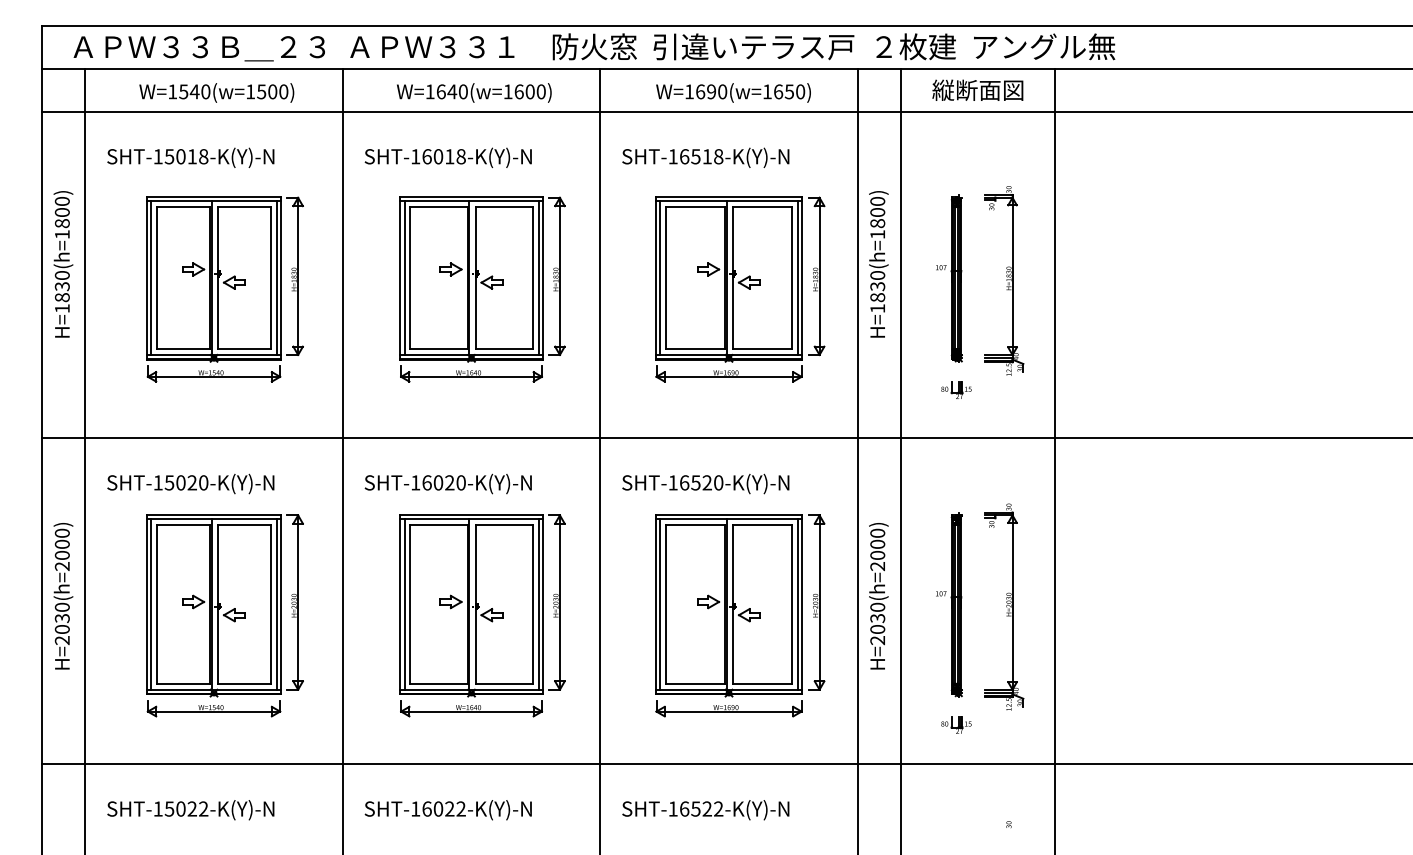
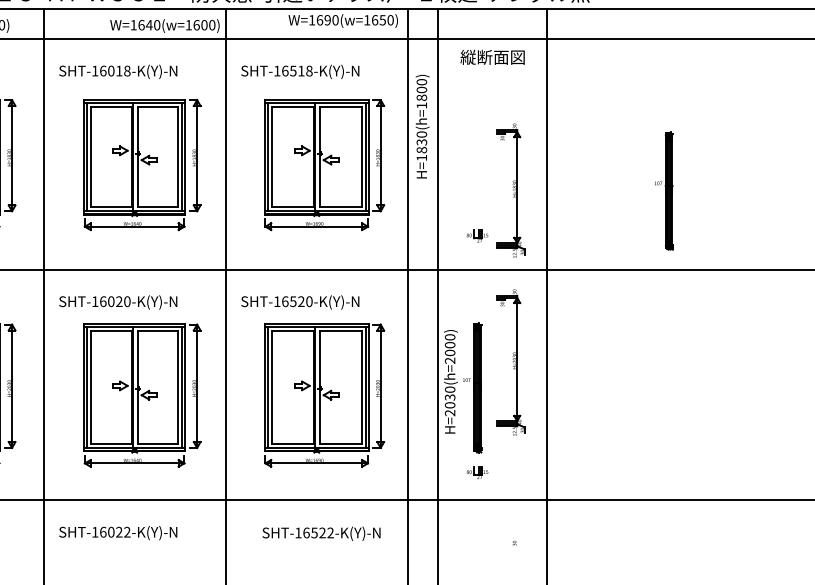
text: (977, 89) -> (492, 56), moved
text: (474, 92) -> (165, 25), moved
text: (733, 92) -> (343, 20), moved
text: (878, 264) -> (422, 126), moved
part: (949, 278) -> (664, 191), moved
part: (1004, 280) -> (511, 190), moved
text: (878, 596) -> (450, 382), moved
part: (1004, 606) -> (511, 362), moved
text: (705, 810) -> (321, 534), moved

